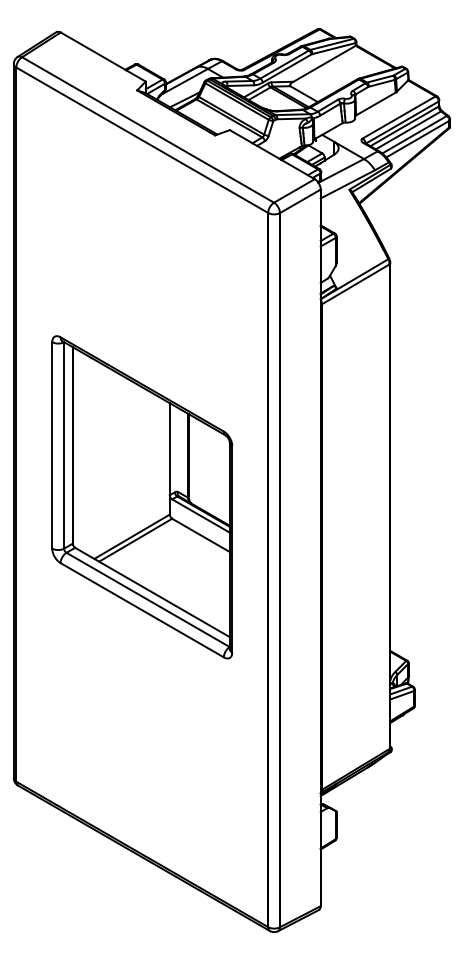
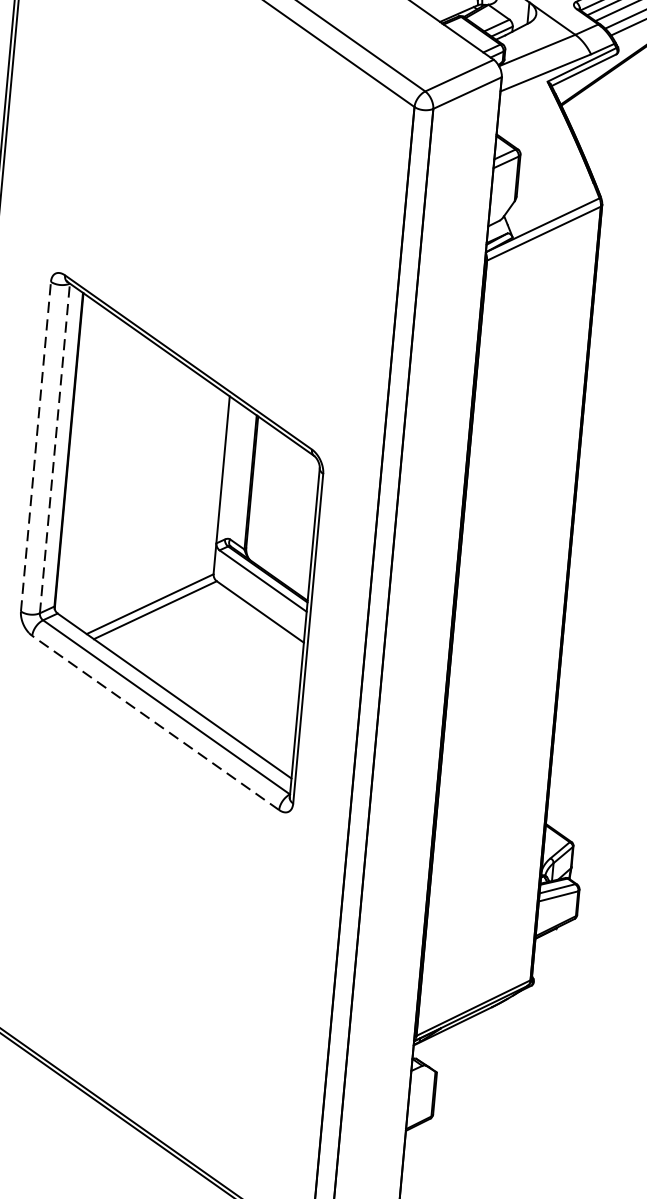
line: (52, 444) -> (36, 445), solid -> dashed
line: (64, 445) -> (55, 448), solid -> dashed
line: (141, 610) -> (154, 723), solid -> dashed

